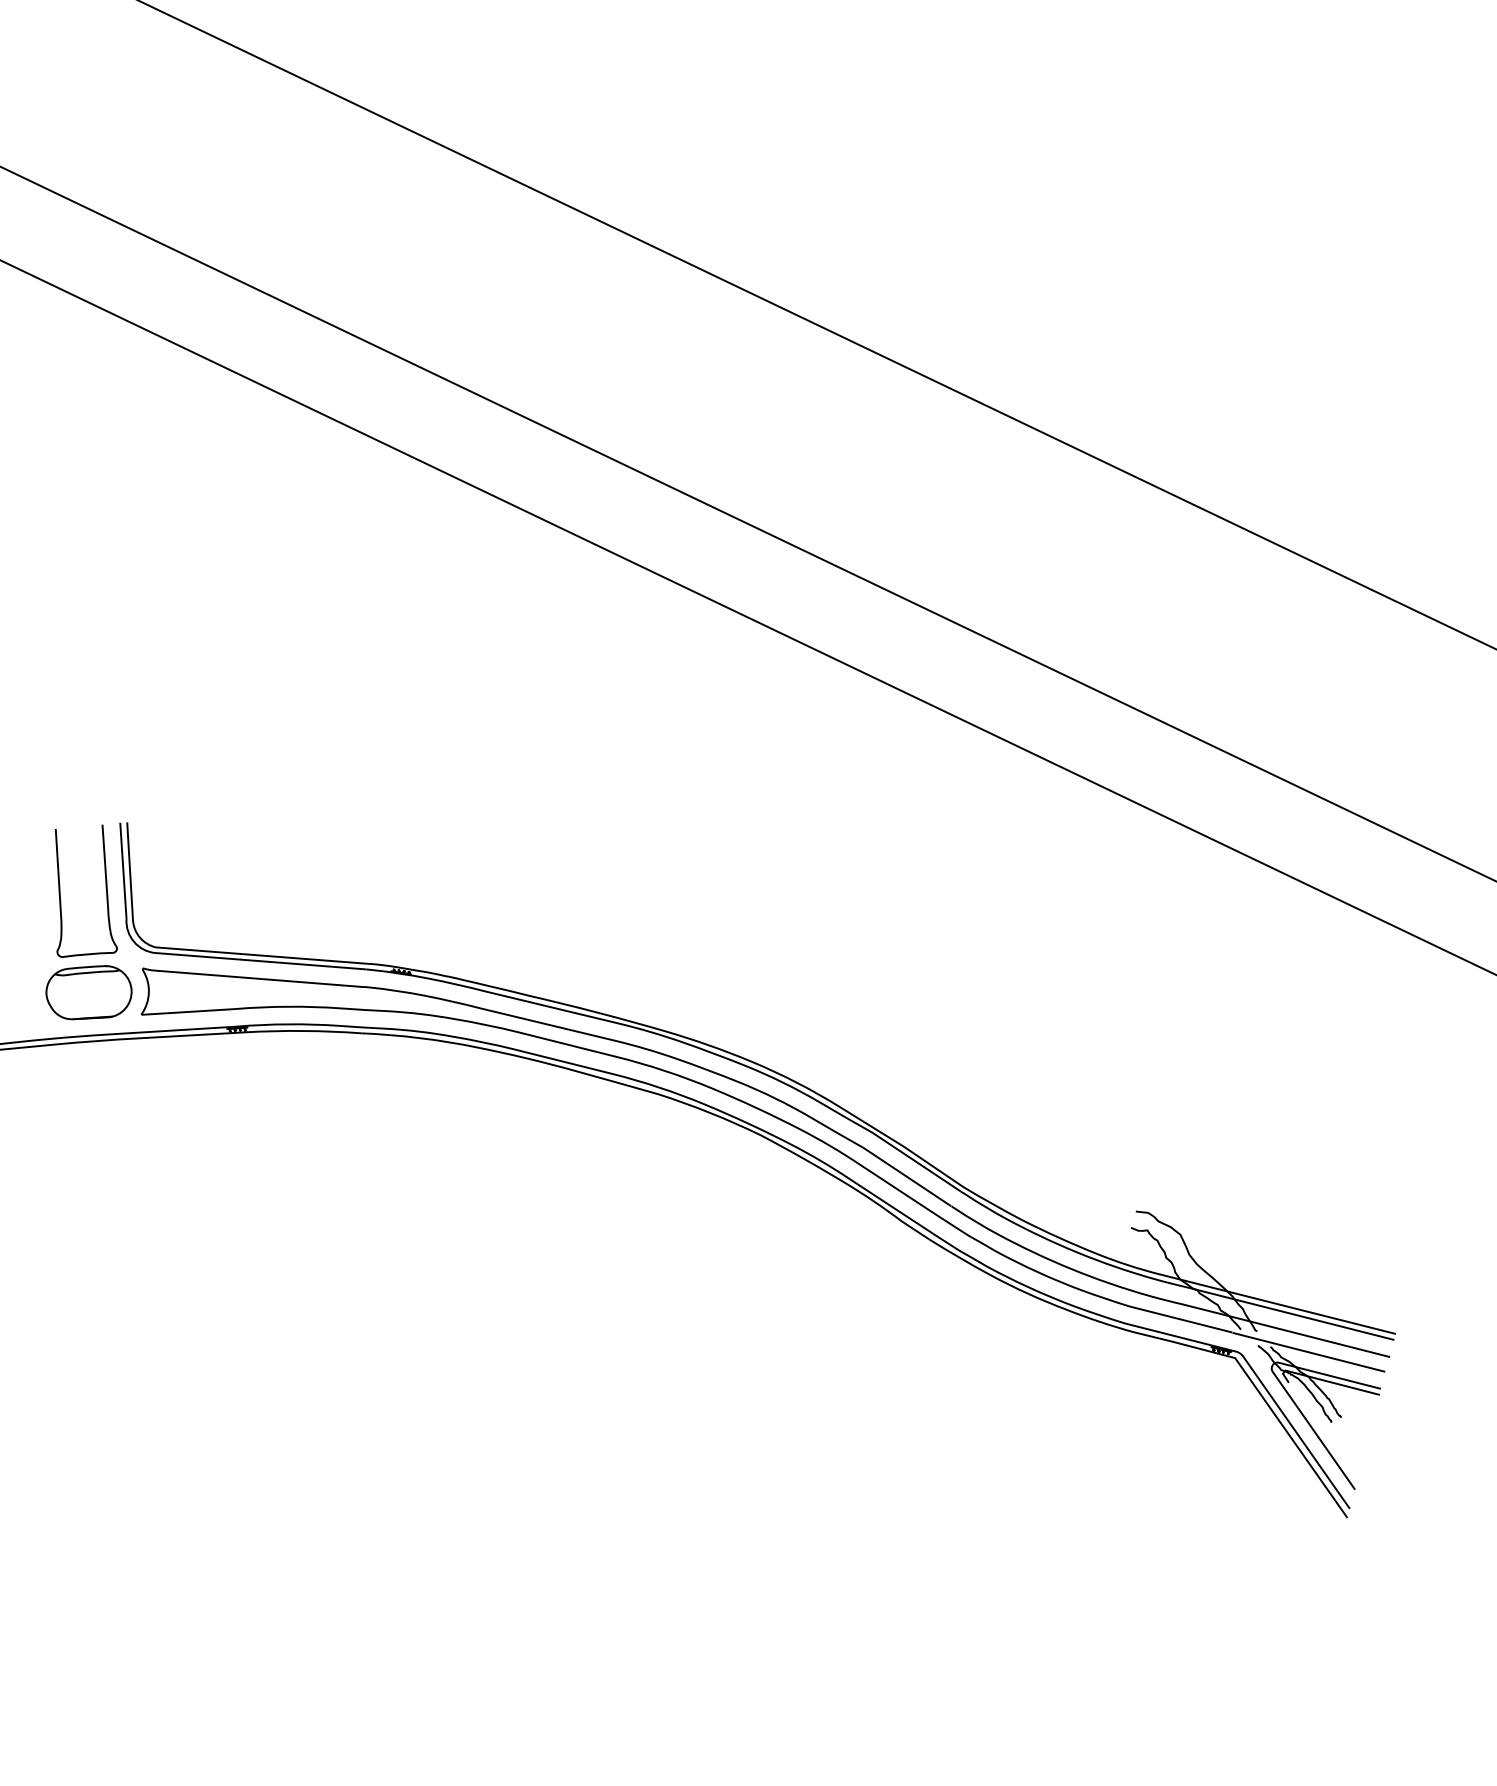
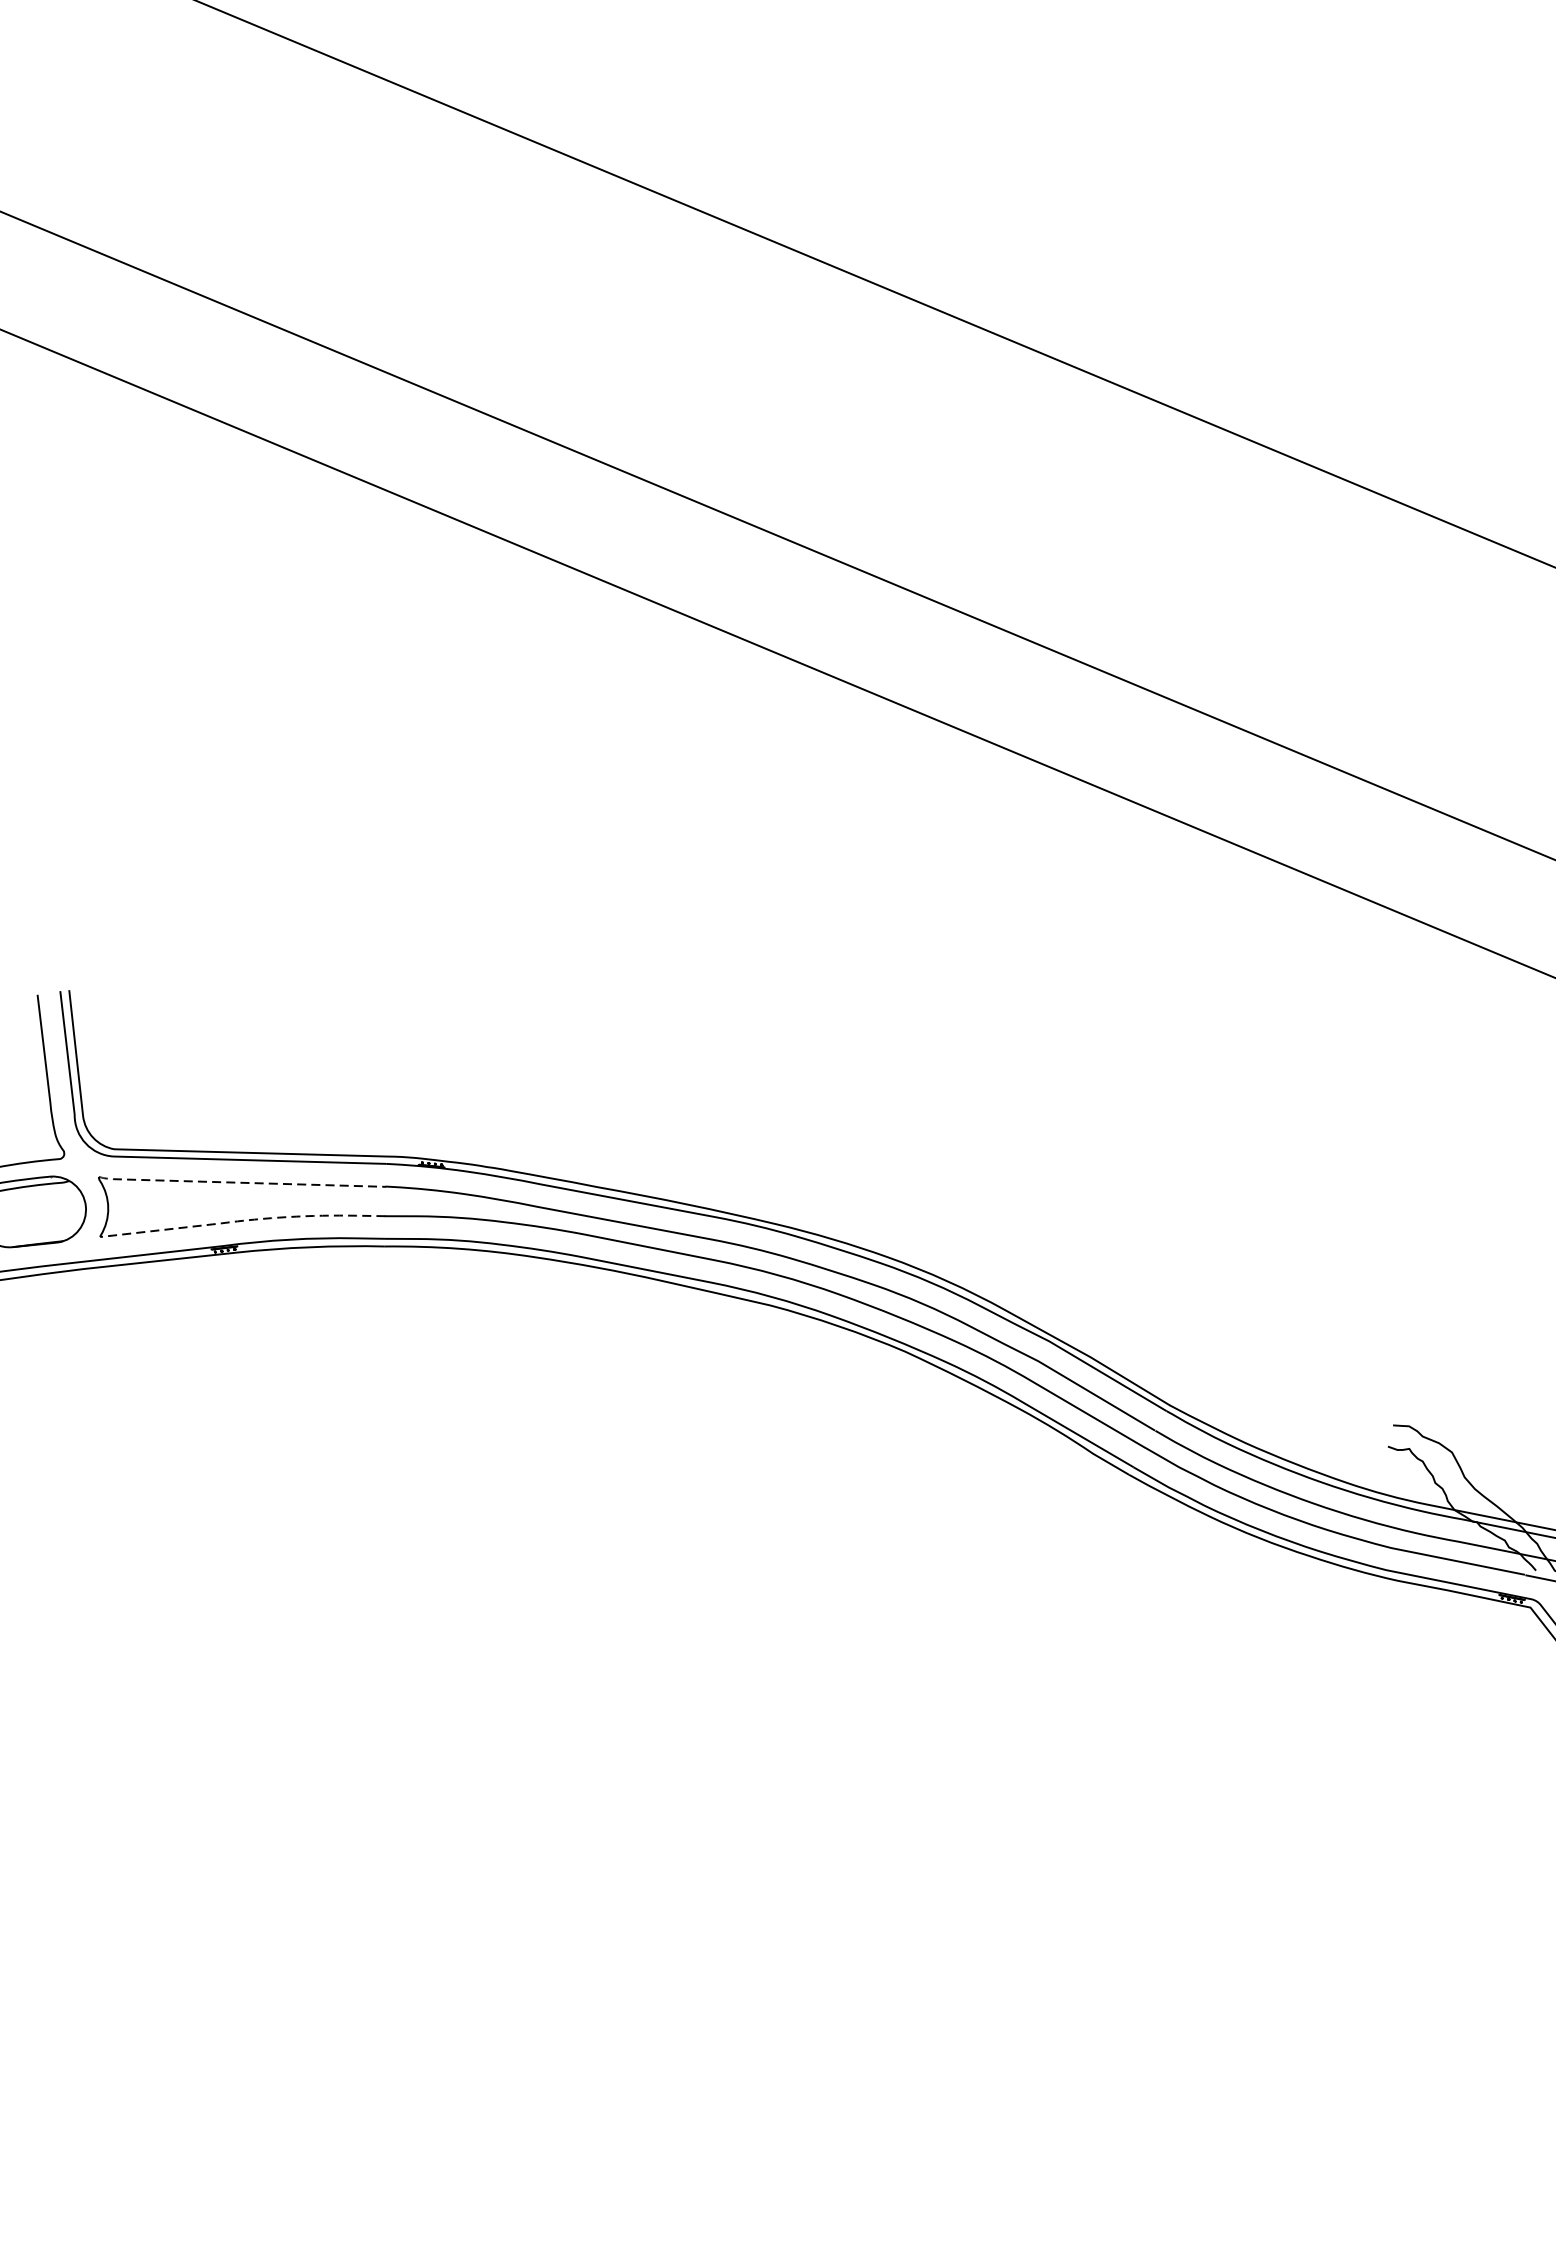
line: (251, 978) -> (239, 1183), solid -> dashed
line: (254, 1007) -> (245, 1220), solid -> dashed

